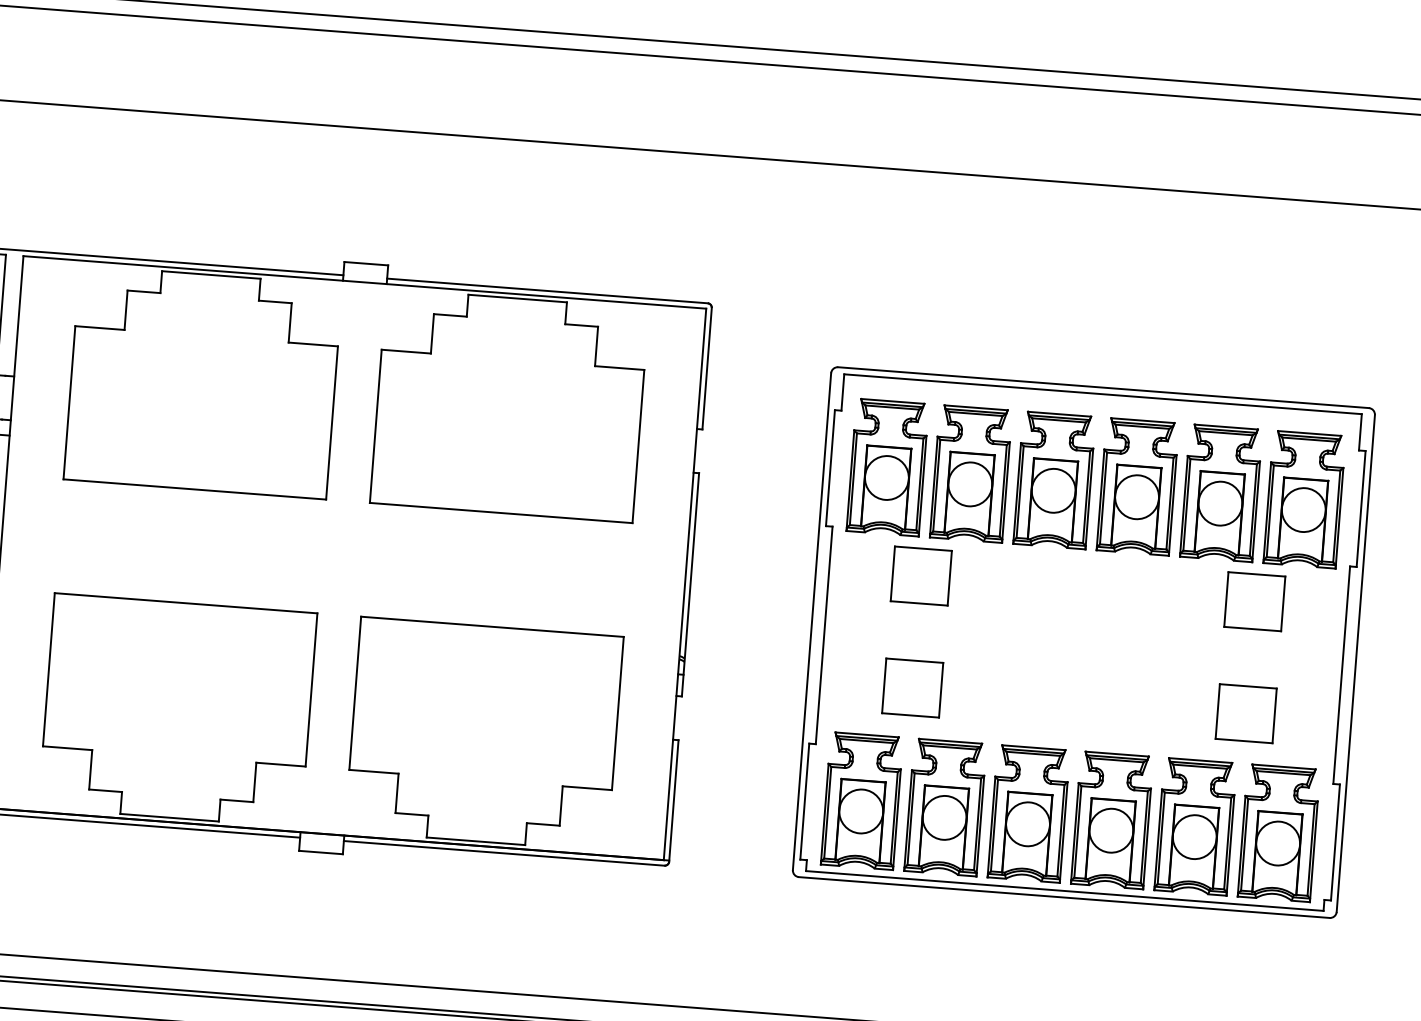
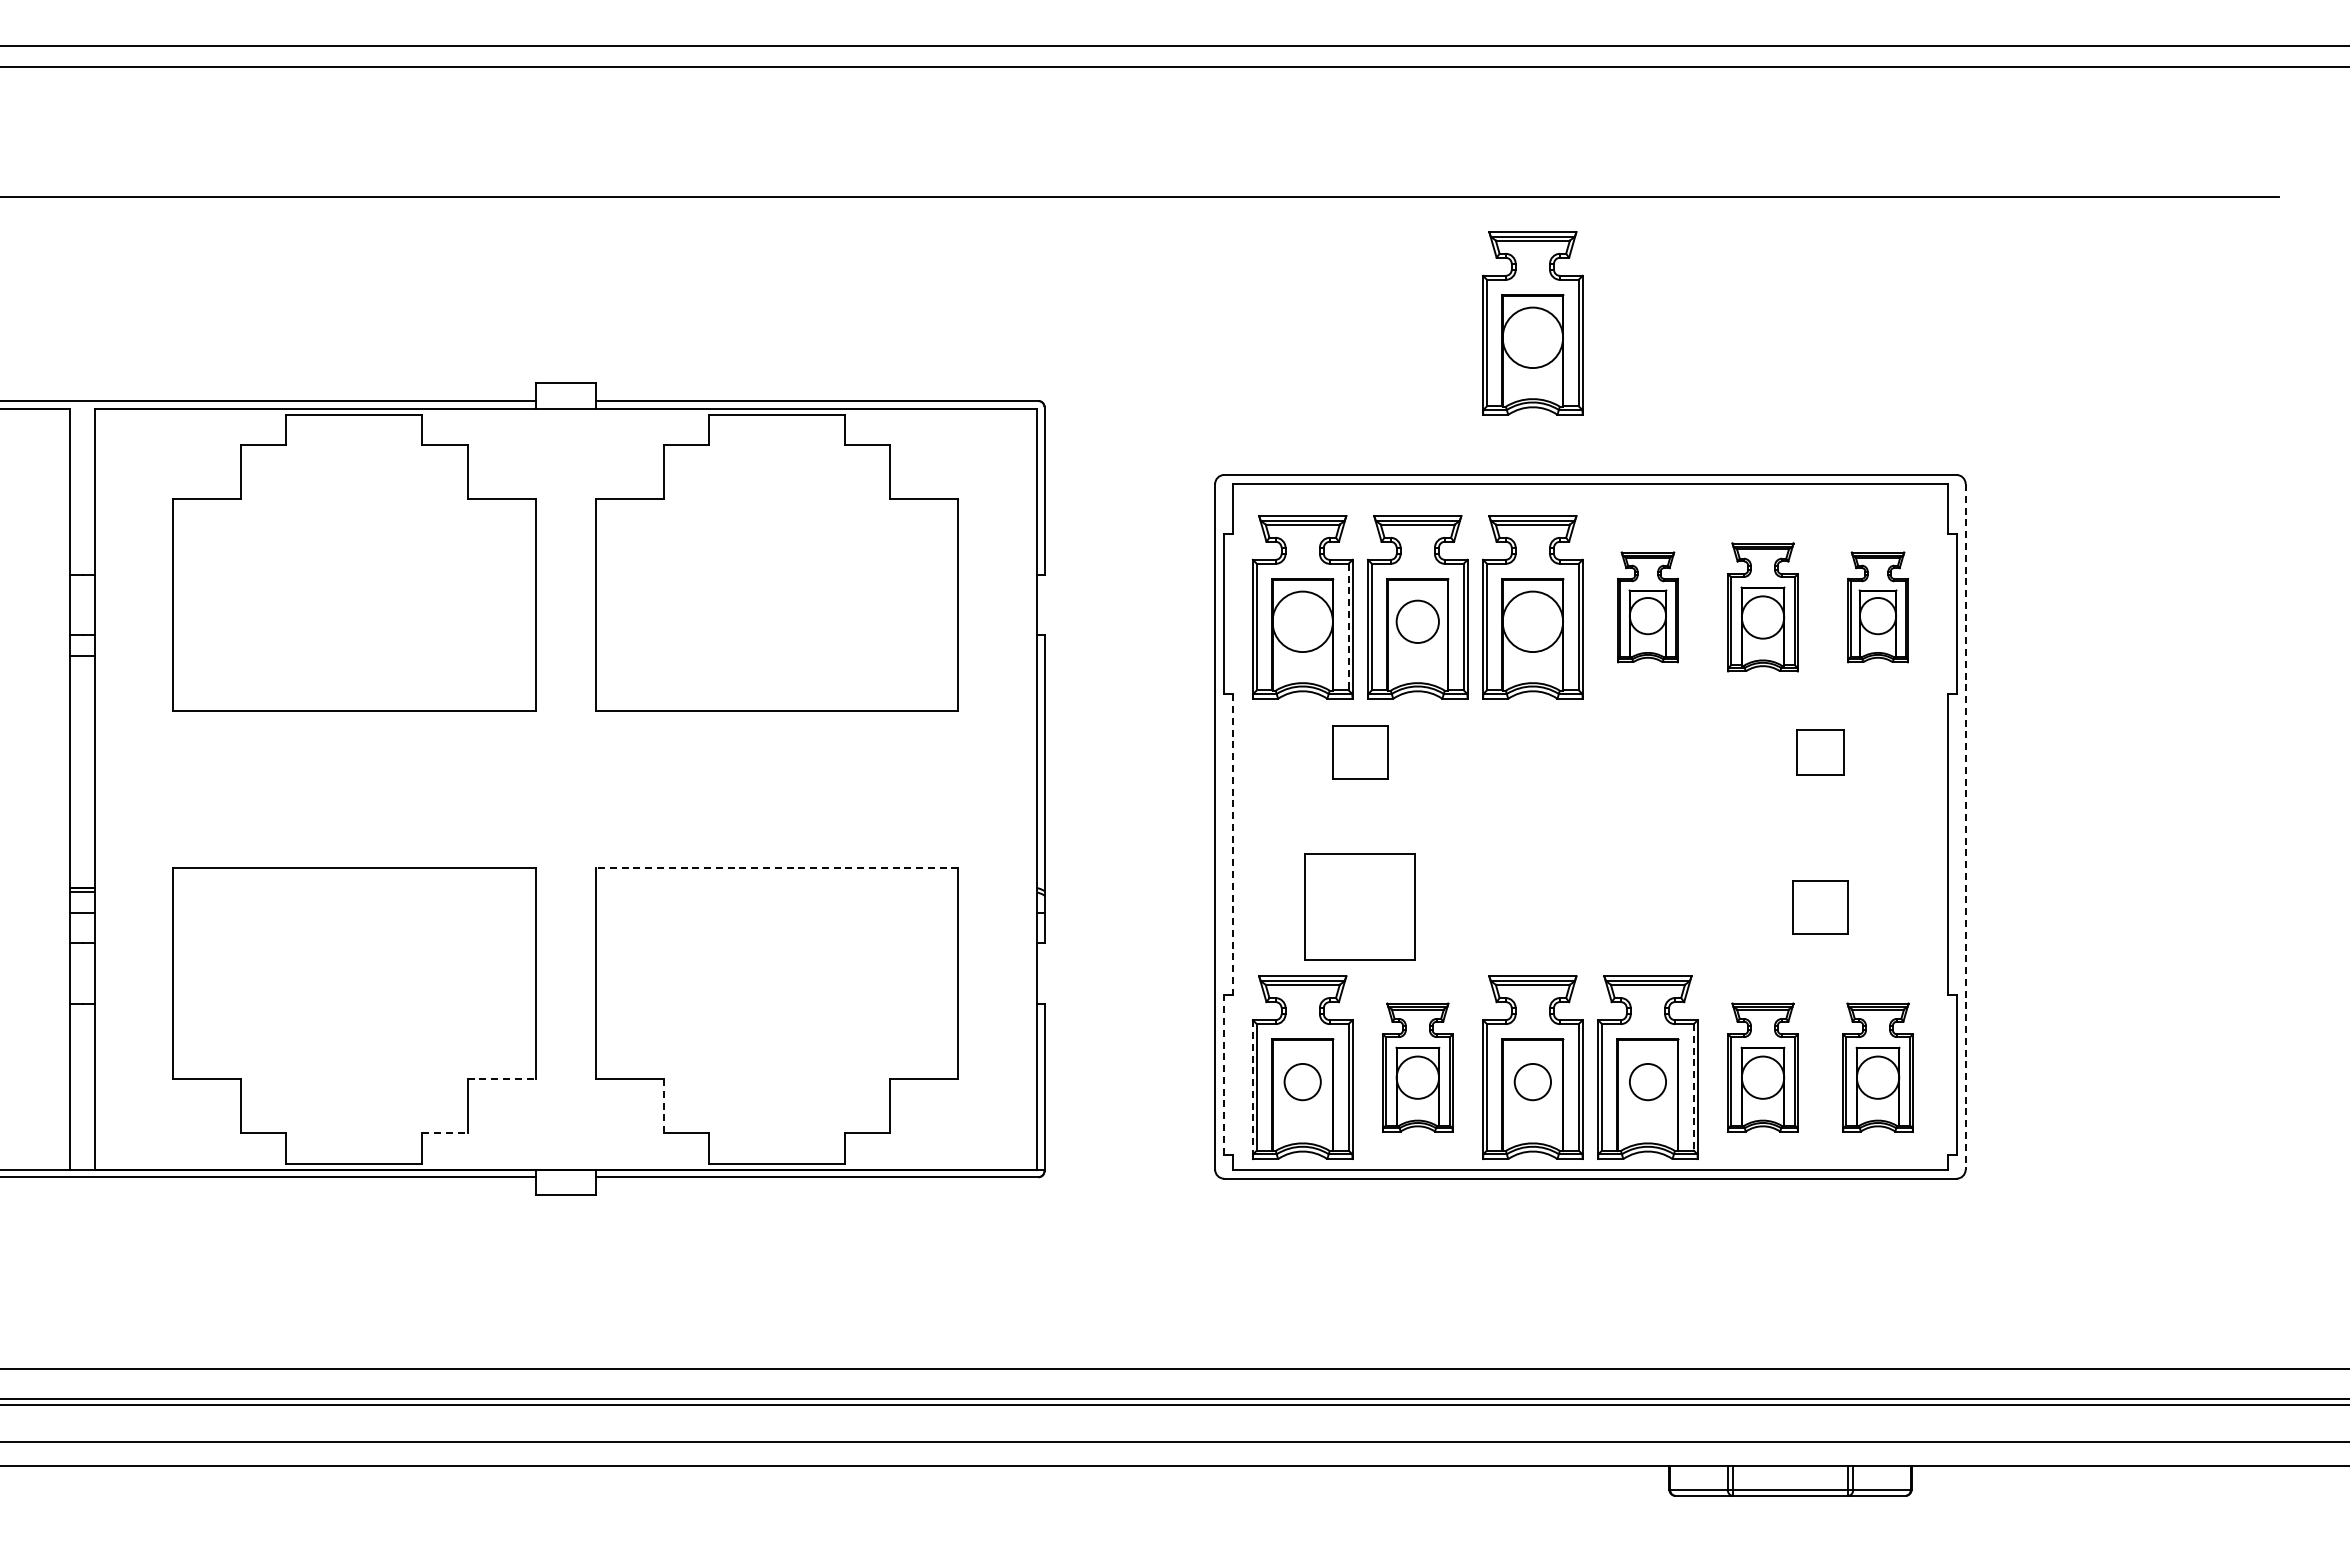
part: (1070, 274) -> (1532, 323), added
line: (919, 484) -> (1348, 627), solid -> dashed
circle: (970, 484) -> (1417, 621), size x0.7
part: (1137, 486) -> (1647, 607), size x0.6
part: (1220, 493) -> (1762, 607), size x0.7
part: (1304, 499) -> (1877, 607), size x0.6
part: (921, 575) -> (1360, 752), size x0.7
part: (1254, 601) -> (1820, 752), size x0.6
line: (491, 626) -> (776, 867), solid -> dashed
line: (824, 635) -> (1233, 844), solid -> dashed
line: (1355, 663) -> (1965, 826), solid -> dashed
part: (912, 688) -> (1360, 907), size x1.4
part: (1246, 713) -> (1820, 907), size x0.7
line: (280, 764) -> (501, 1079), solid -> dashed
line: (396, 793) -> (663, 1106), solid -> dashed
line: (237, 800) -> (445, 1133), solid -> dashed
line: (804, 801) -> (1224, 1074), solid -> dashed
part: (945, 807) -> (1417, 1067), size x0.7
circle: (861, 811) -> (1302, 1081), size x0.6
line: (824, 814) -> (1252, 1090), solid -> dashed
circle: (1027, 823) -> (1532, 1081), size x0.6
part: (1195, 826) -> (1762, 1067), size x0.7
circle: (1111, 830) -> (1647, 1081), size x0.6
part: (1278, 832) -> (1877, 1067), size x0.7
line: (1144, 837) -> (1693, 1087), solid -> dashed

